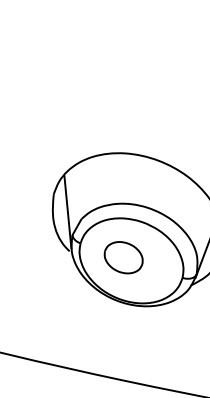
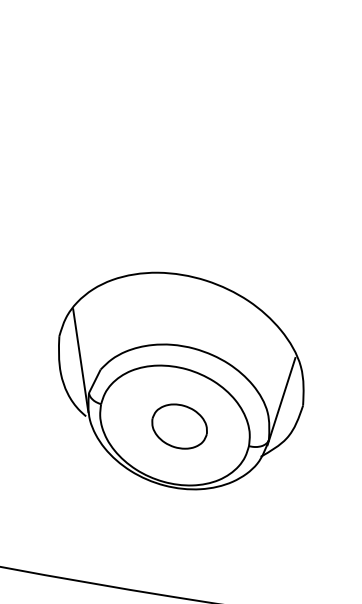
part: (123, 257) -> (179, 426), moved

